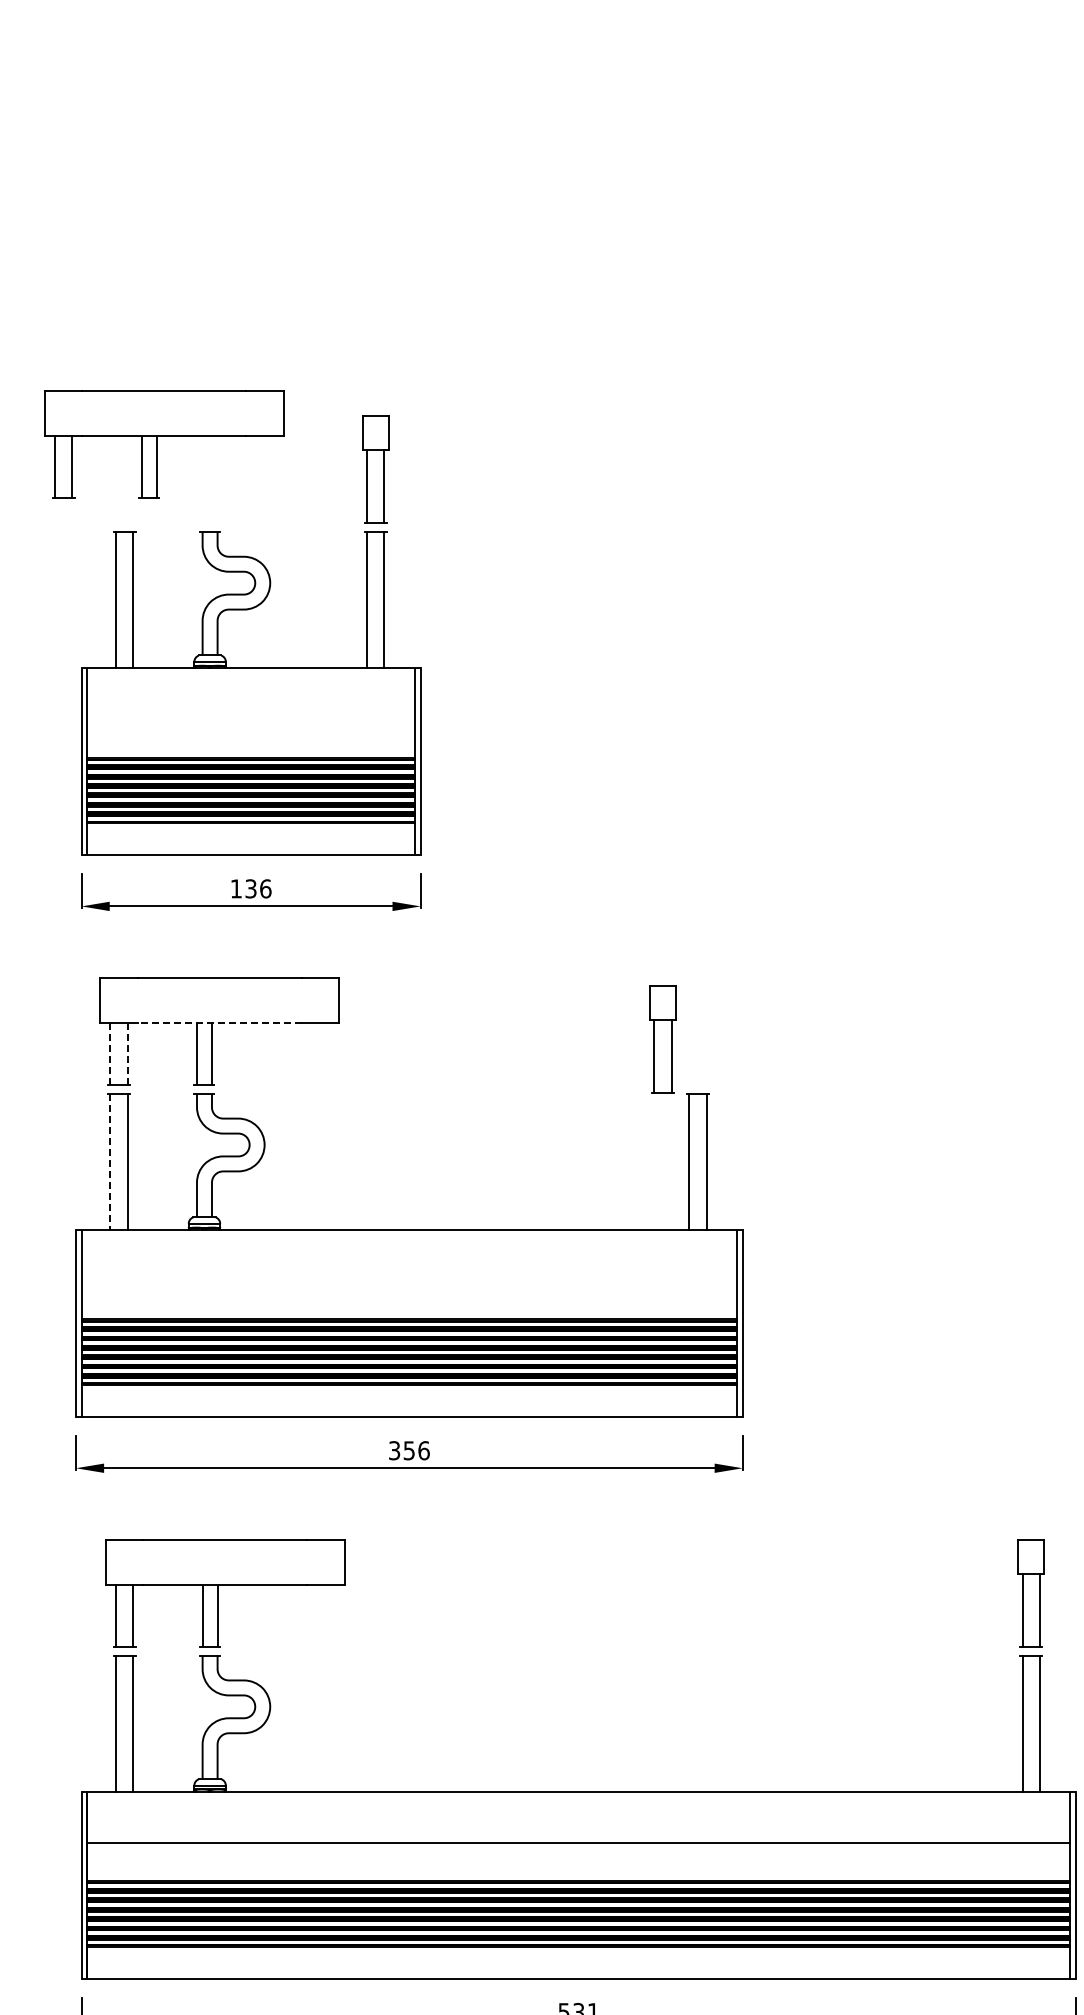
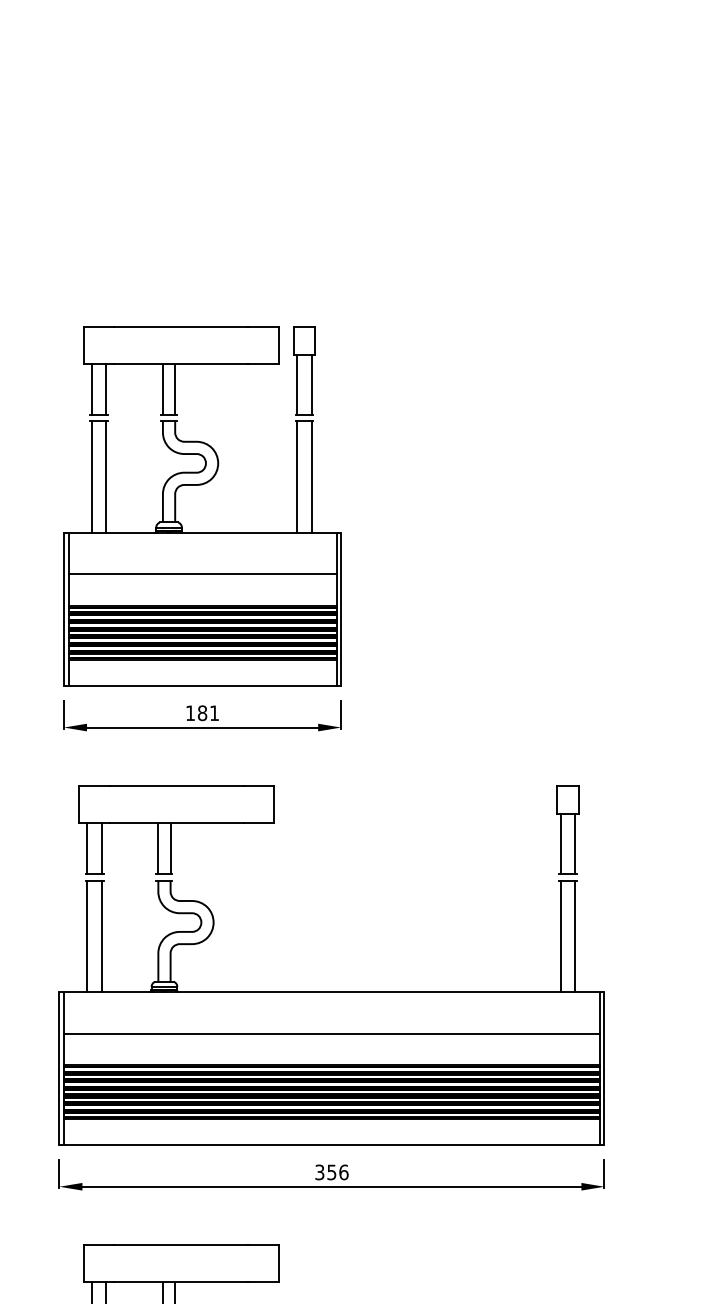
part: (157, 444) -> (175, 370), moved
line: (250, 719) -> (202, 574), added
text: (258, 888) -> (208, 712), 136 -> 181
line: (219, 1023) -> (176, 823), dashed -> solid
part: (662, 1039) -> (567, 829), moved
line: (110, 1054) -> (87, 848), dashed -> solid
line: (127, 1054) -> (101, 848), dashed -> solid
line: (110, 1162) -> (87, 936), dashed -> solid
line: (409, 1280) -> (332, 1033), added

